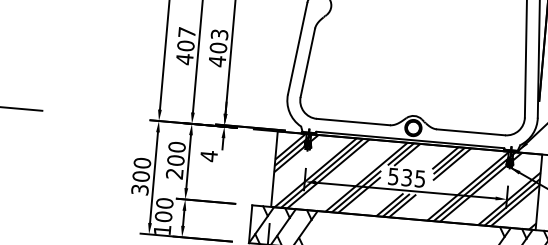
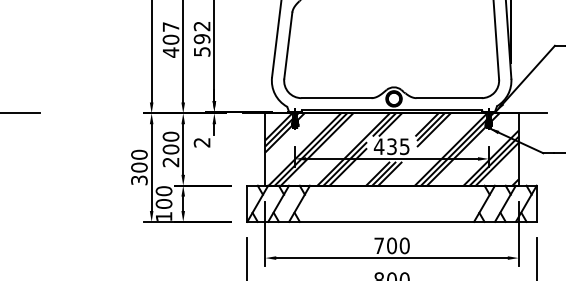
text: (218, 48) -> (202, 39), 403 -> 592
text: (208, 156) -> (201, 142), 4 -> 2
text: (392, 176) -> (378, 146), 535 -> 435

